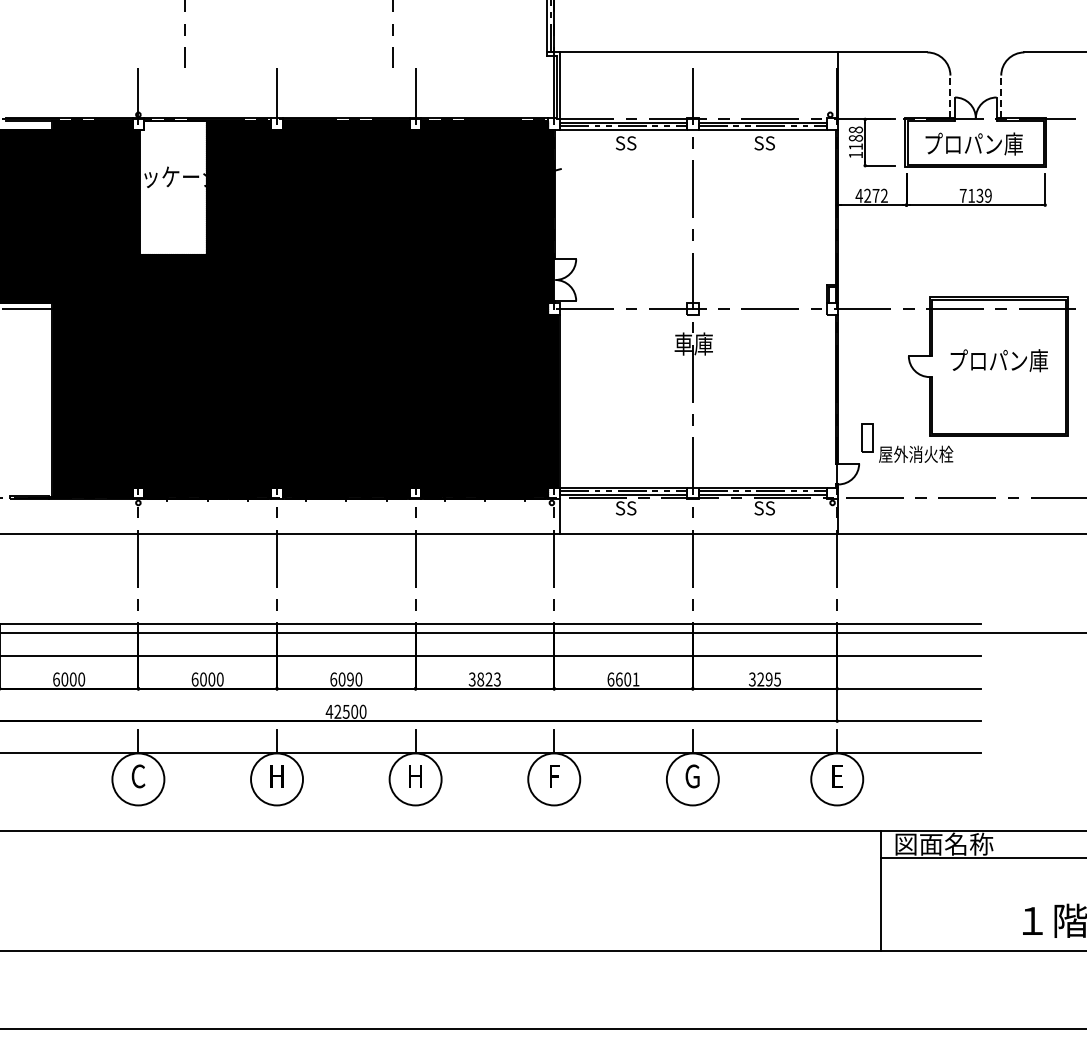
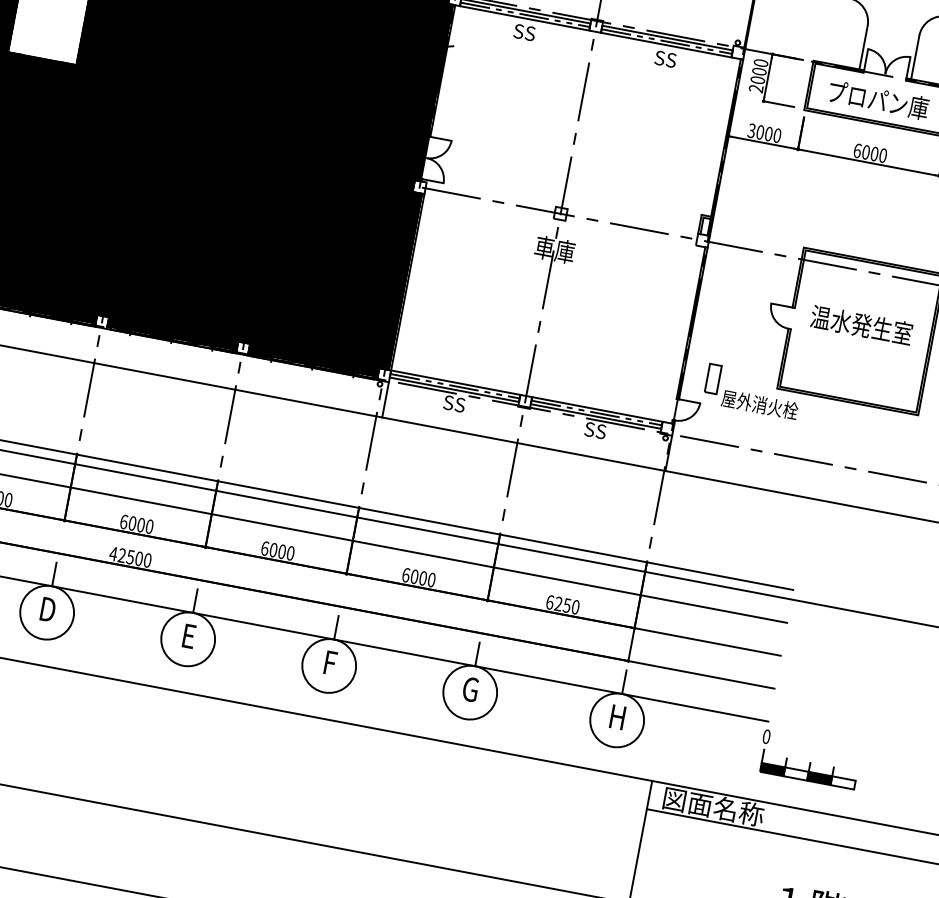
line: (950, 96) -> (863, 47), dashed -> solid
line: (1001, 96) -> (915, 57), dashed -> solid
text: (855, 142) -> (758, 75), 1188 -> 2000
text: (871, 195) -> (764, 132), 4272 -> 3000
text: (975, 195) -> (870, 152), 7139 -> 6000
text: (998, 360) -> (861, 325), プロパン庫 -> 温水発生室
text: (350, 679) -> (141, 525), 6090 -> 6000
text: (484, 679) -> (277, 550), 3823 -> 6000
text: (627, 679) -> (422, 578), 6601 -> 6000
text: (764, 679) -> (562, 604), 3295 -> 6250
text: (277, 776) -> (48, 609), H -> D
text: (415, 776) -> (188, 636), H -> E
text: (837, 776) -> (617, 717), E -> H
part: (1026, 782) -> (809, 759), added

